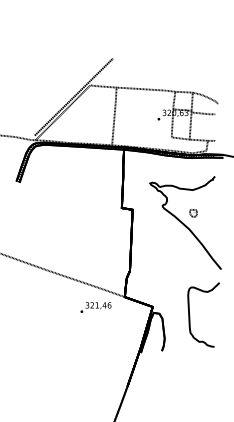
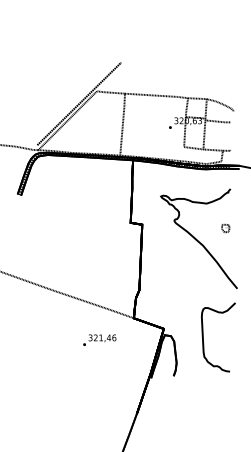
part: (193, 213) -> (225, 228), moved
text: (95, 307) -> (99, 340), moved

